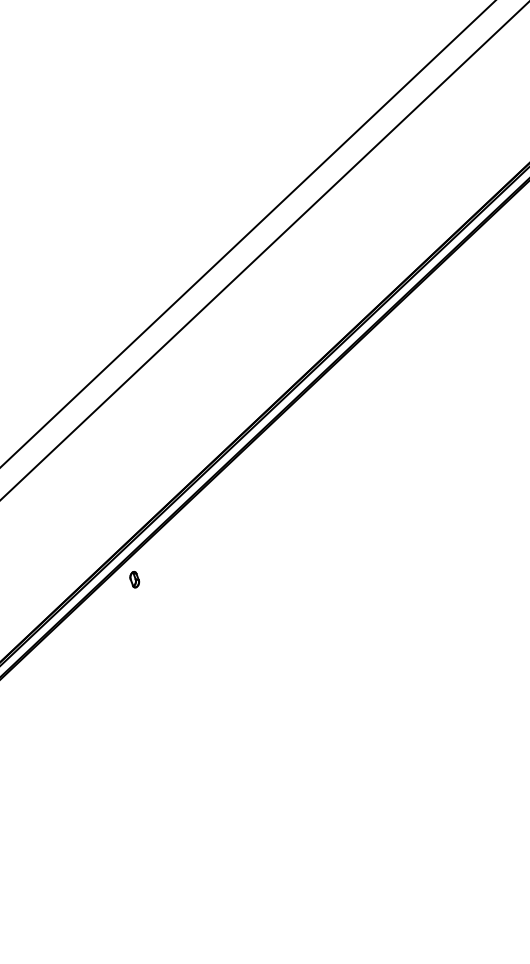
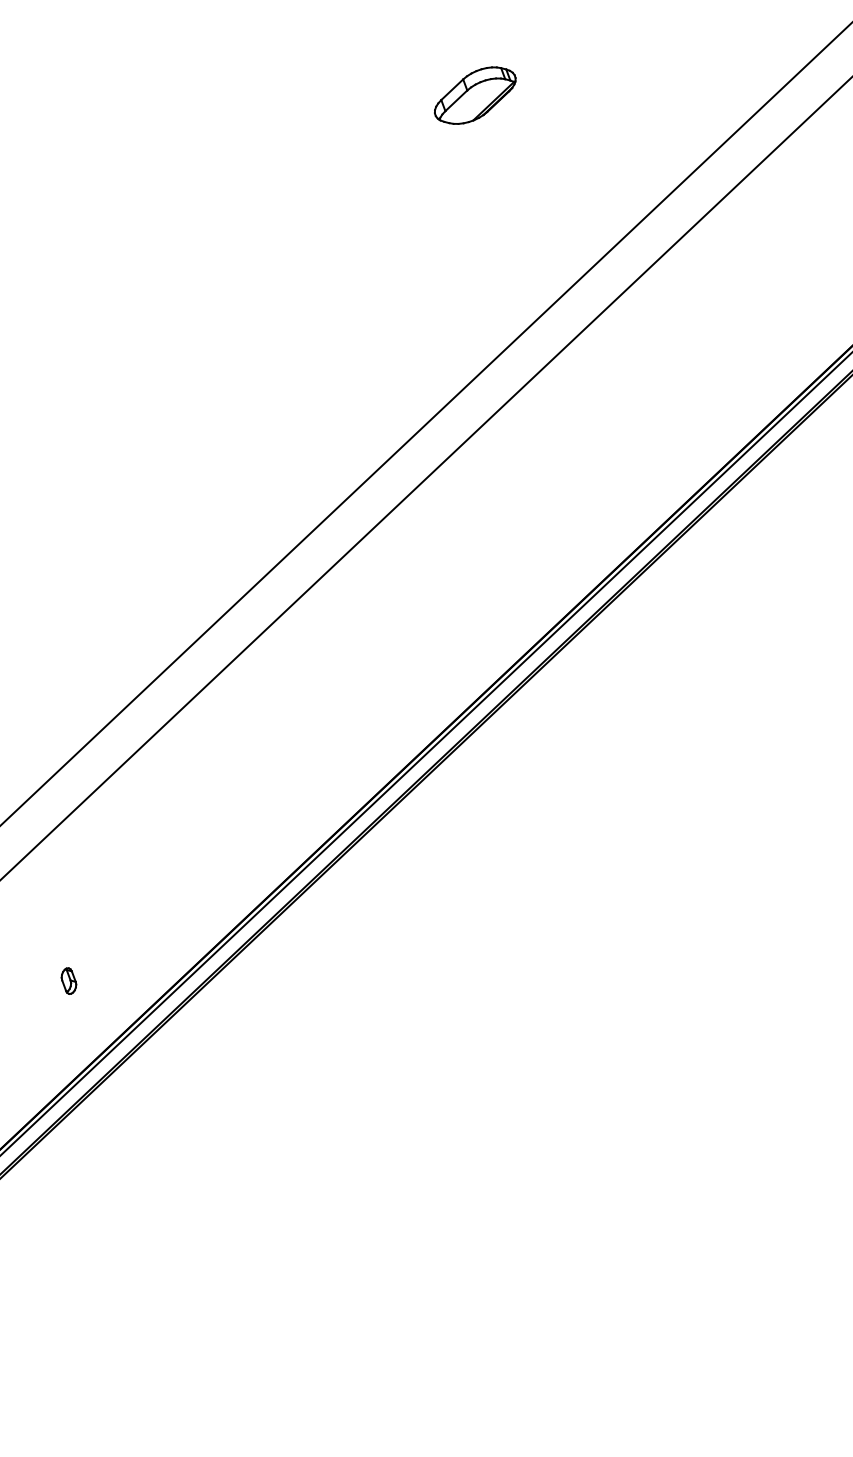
part: (265, 47) -> (474, 95), added
part: (134, 579) -> (68, 980), moved

